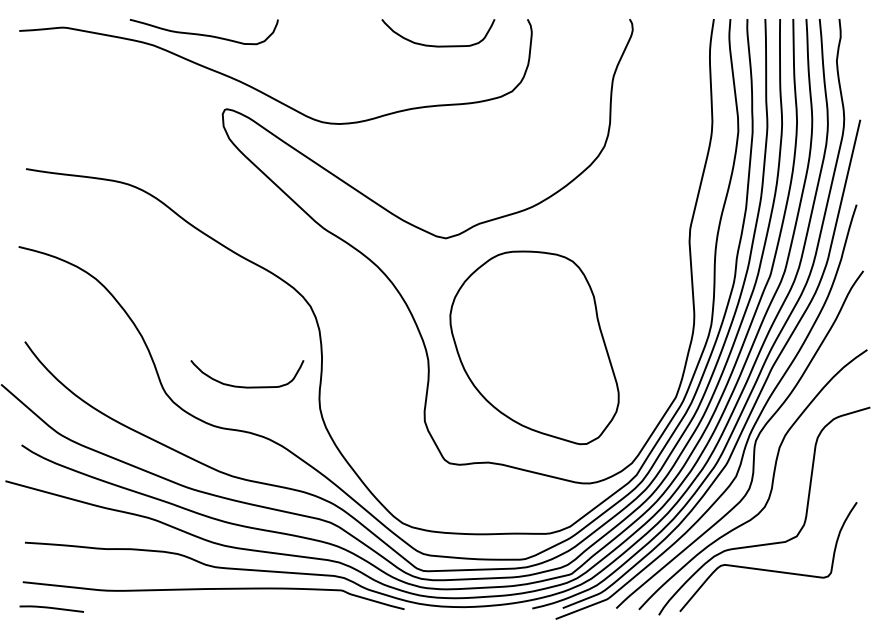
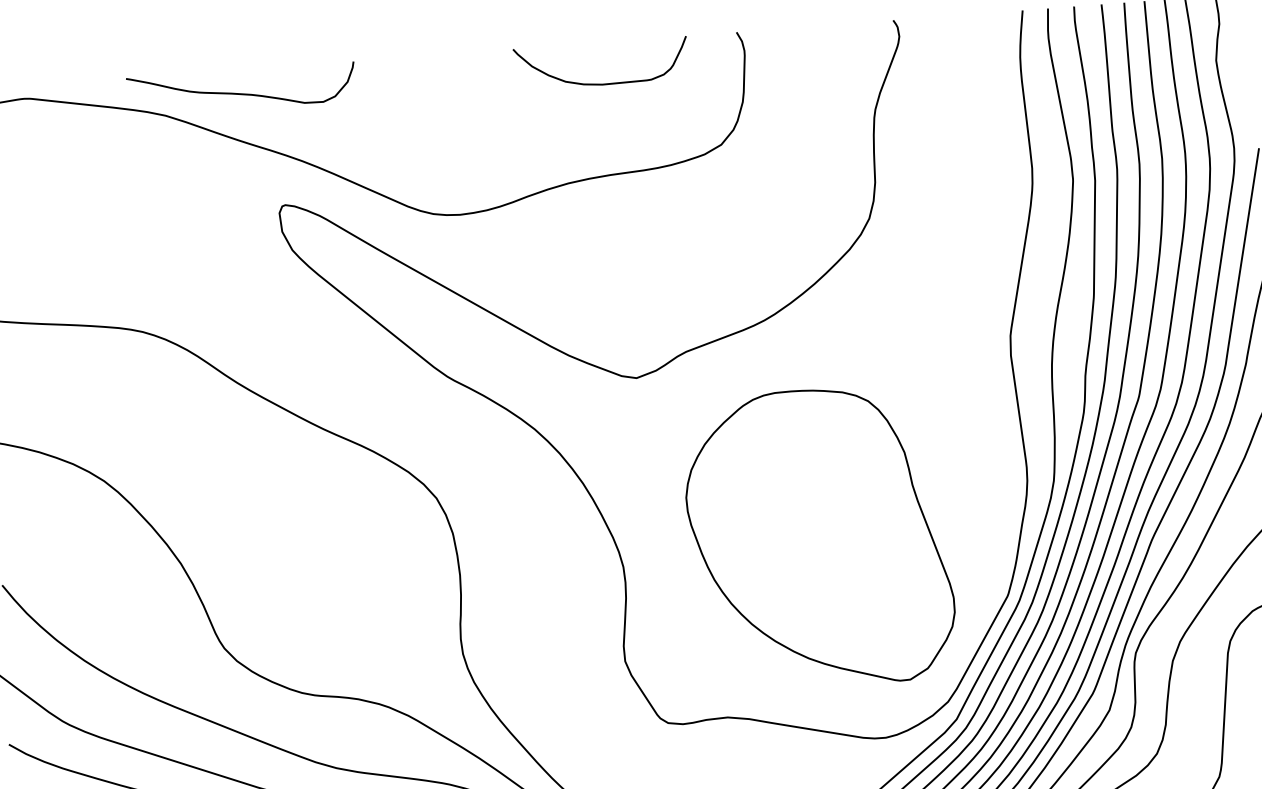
part: (534, 347) -> (819, 537), moved
curve: (247, 386) -> (348, 628), removed

